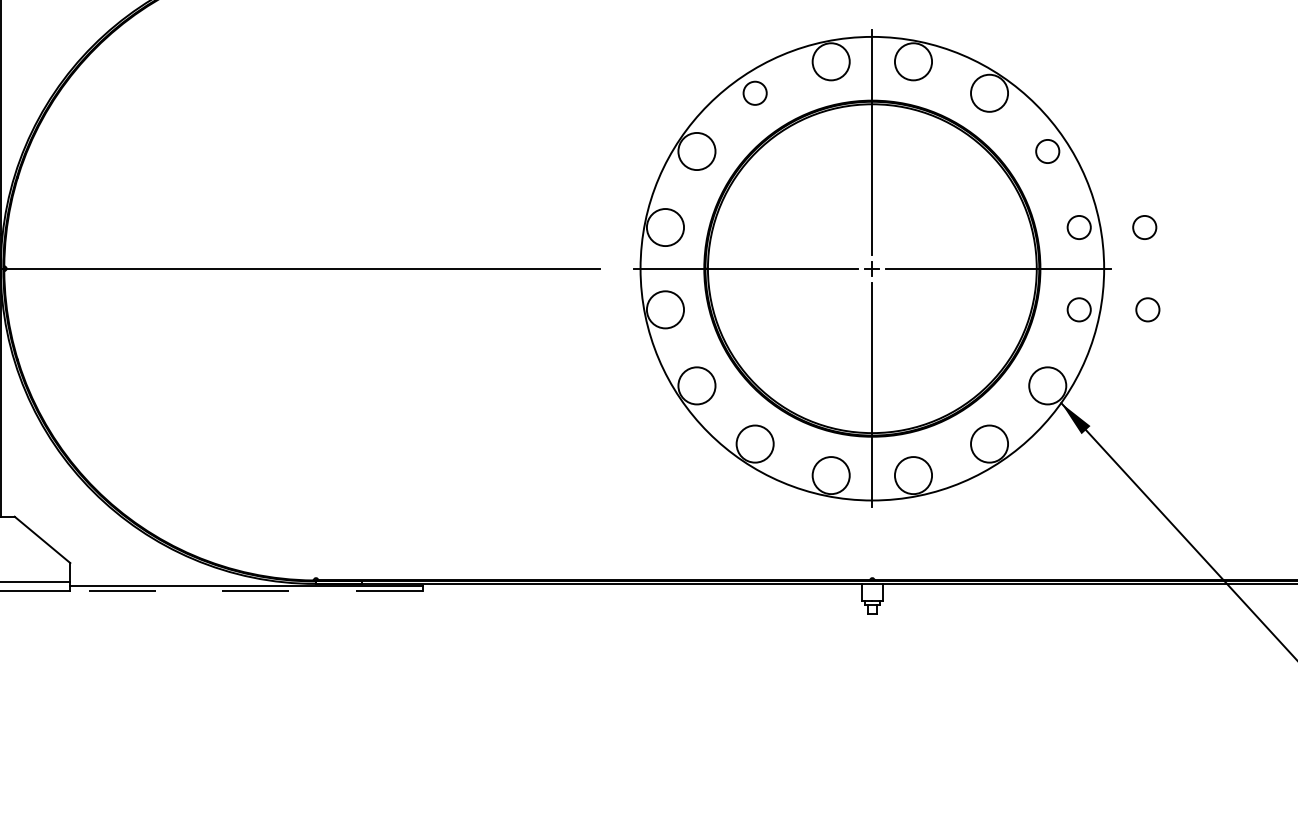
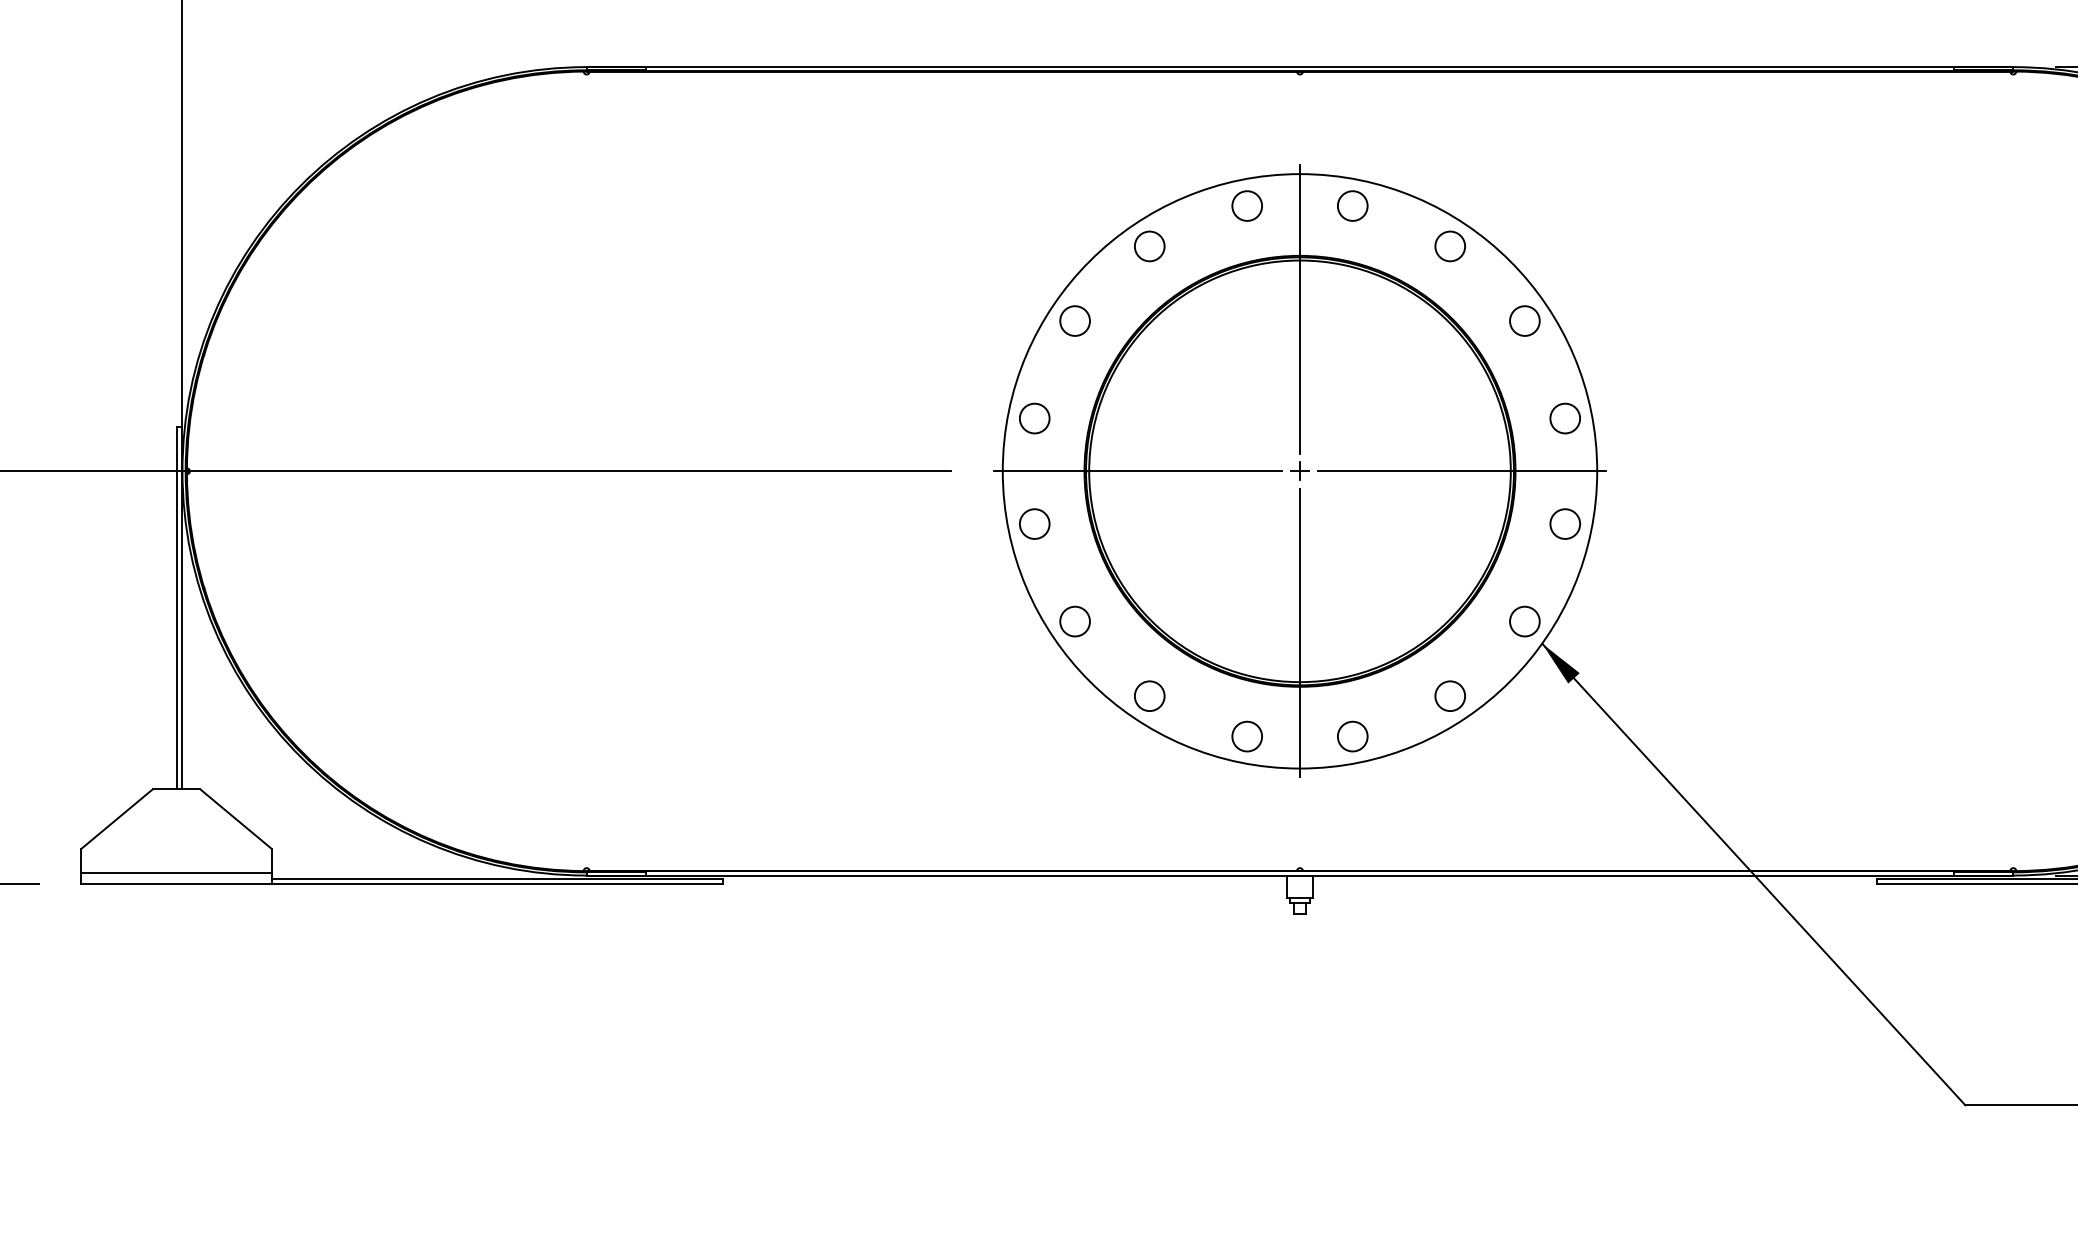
circle: (831, 61) -> (1247, 205), size x0.62
circle: (913, 61) -> (1352, 205), size x0.62
circle: (989, 93) -> (1450, 246), size x0.62
circle: (696, 151) -> (1074, 320), size x0.62
circle: (665, 227) -> (1034, 418), size x0.62
circle: (1144, 227) -> (1648, 418), removed
circle: (665, 309) -> (1034, 523), size x0.62
circle: (1147, 309) -> (1652, 523), removed
circle: (696, 385) -> (1074, 621), size x0.62
circle: (1047, 385) -> (1524, 621), size x0.62
circle: (754, 444) -> (1149, 696), size x0.62
circle: (989, 444) -> (1450, 696), size x0.62
circle: (831, 475) -> (1247, 736), size x0.62
circle: (913, 475) -> (1352, 736), size x0.62
line: (246, 590) -> (497, 884), dashed -> solid

